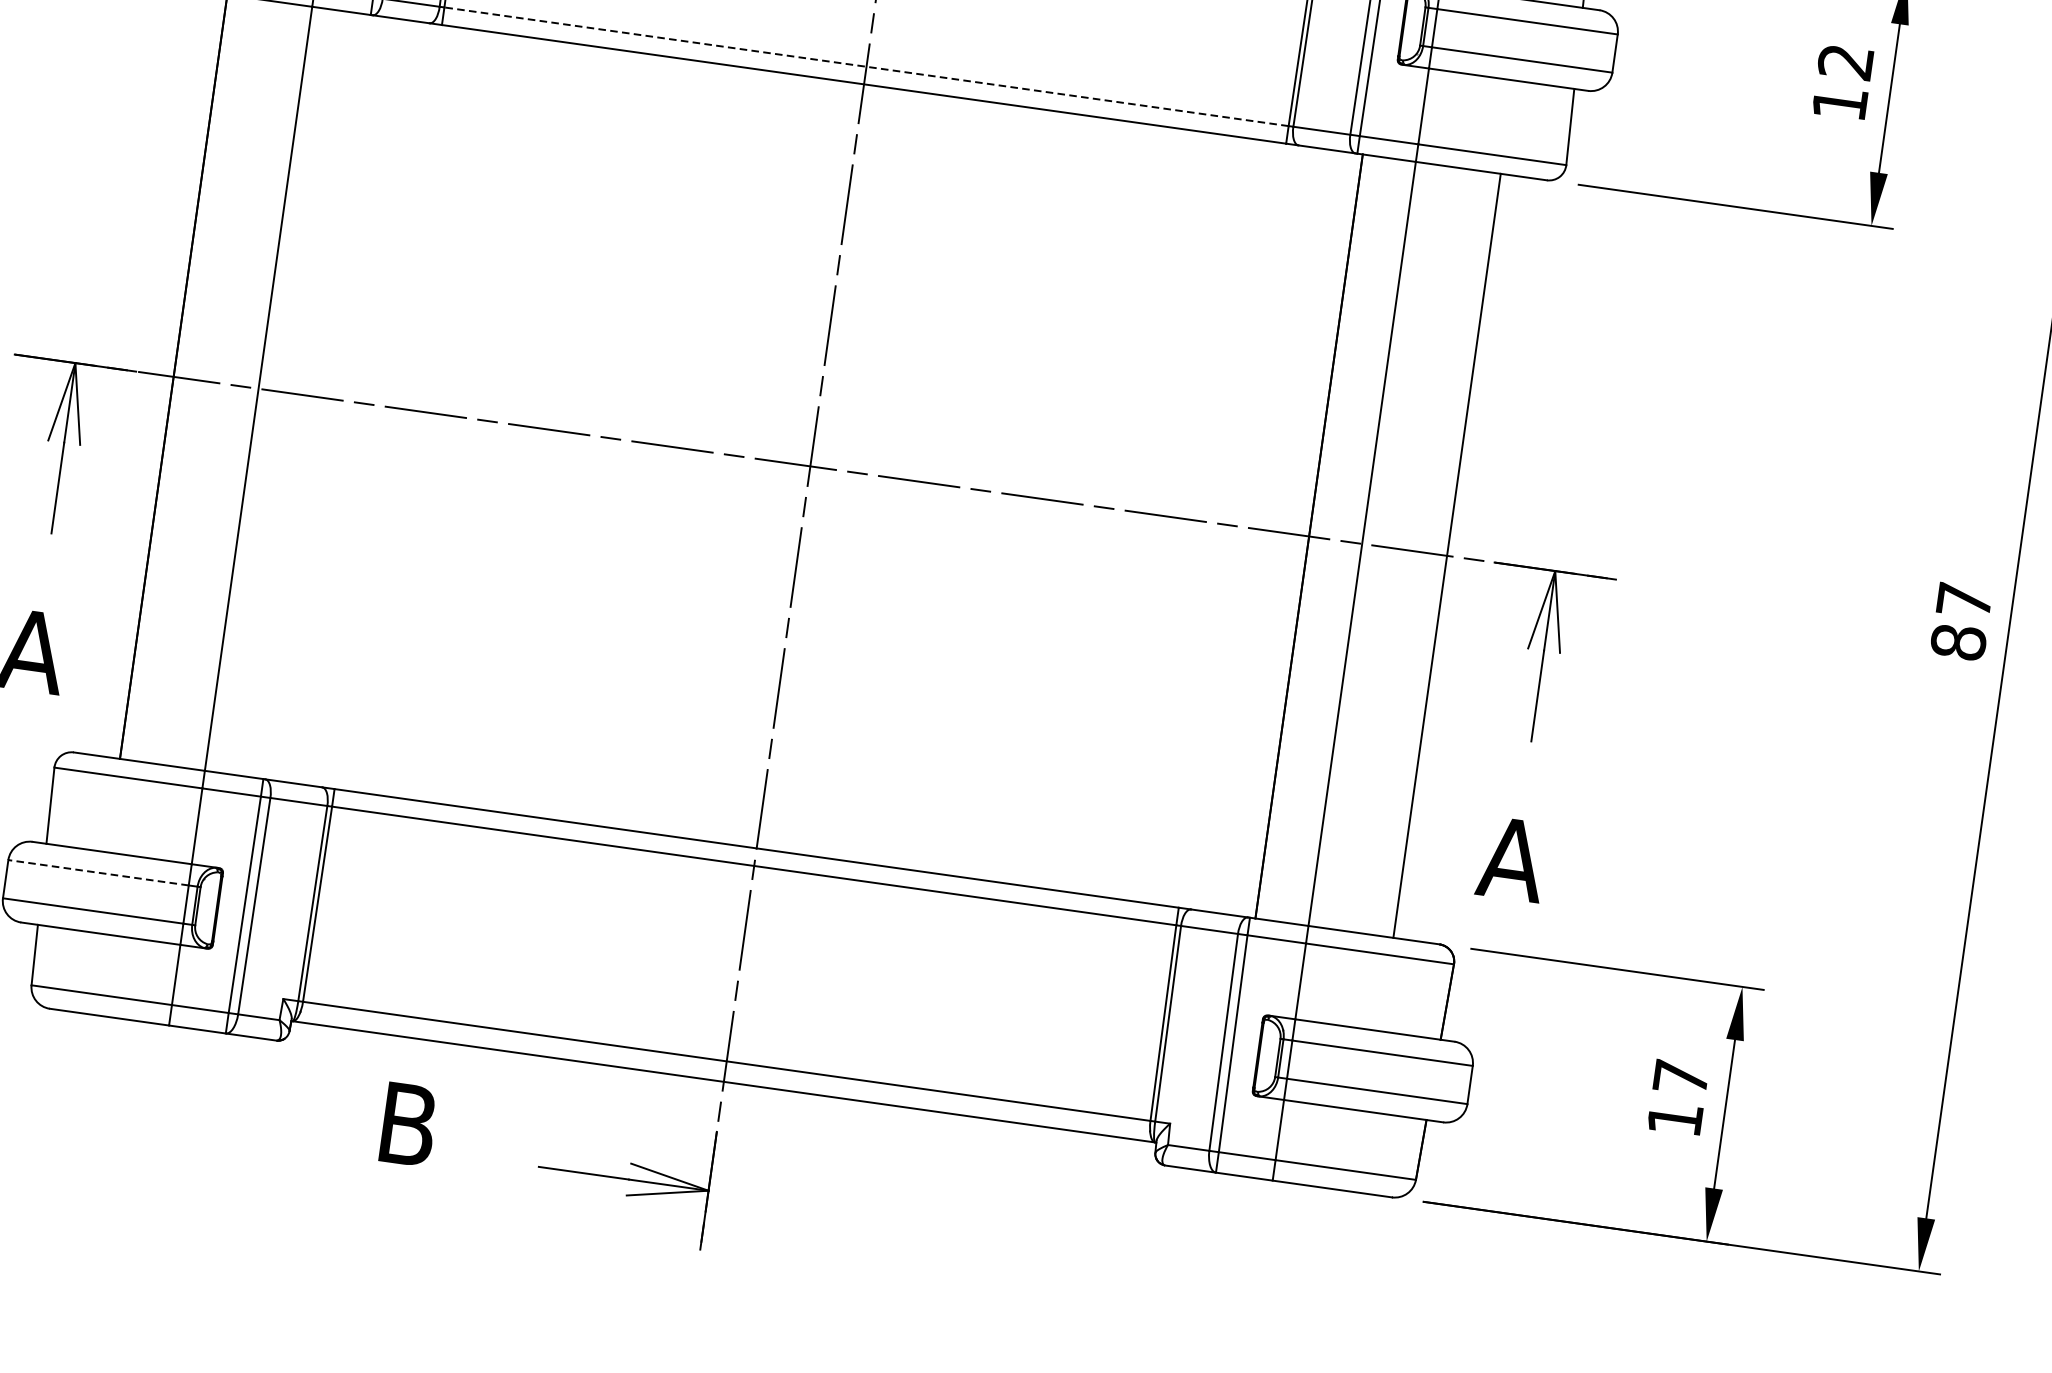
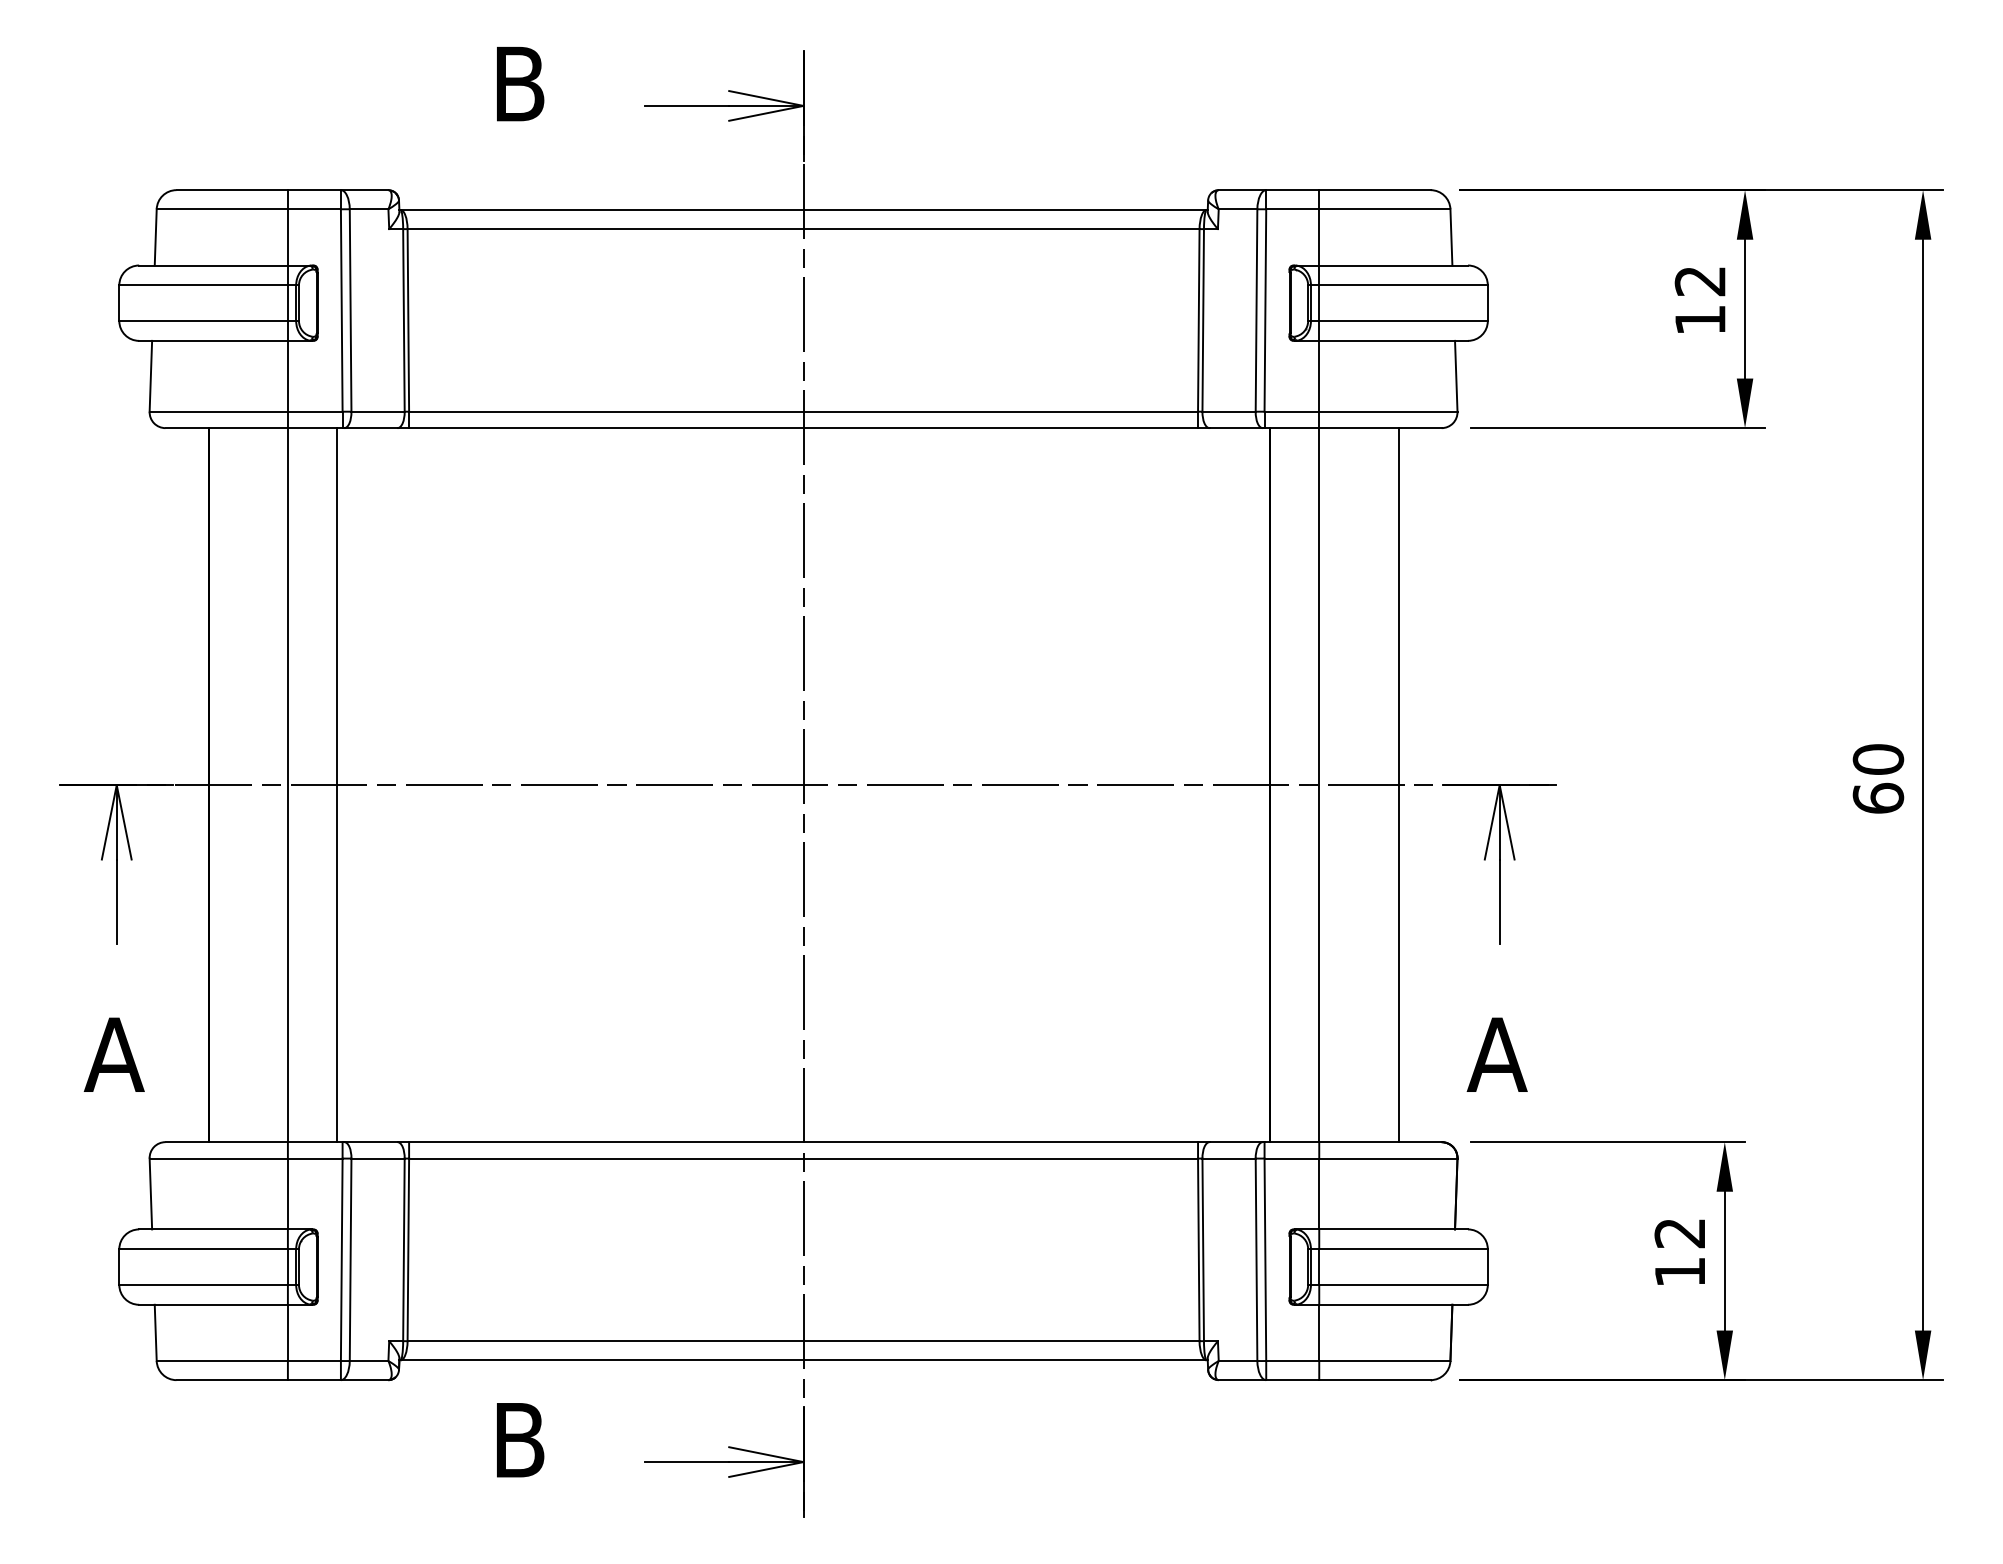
line: (866, 66) -> (803, 411), dashed -> solid
line: (311, 396) -> (337, 785), added
text: (1961, 620) -> (1878, 778), 87 -> 60
line: (98, 873) -> (203, 1249), dashed -> solid
text: (1680, 1077) -> (1679, 1233), 17 -> 12

